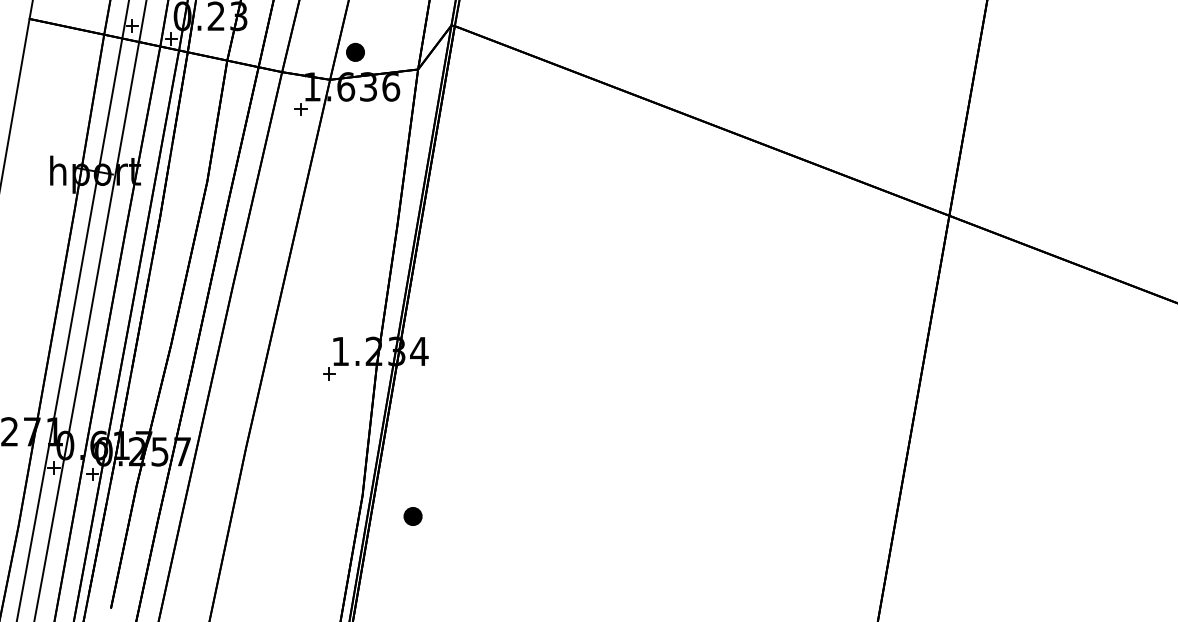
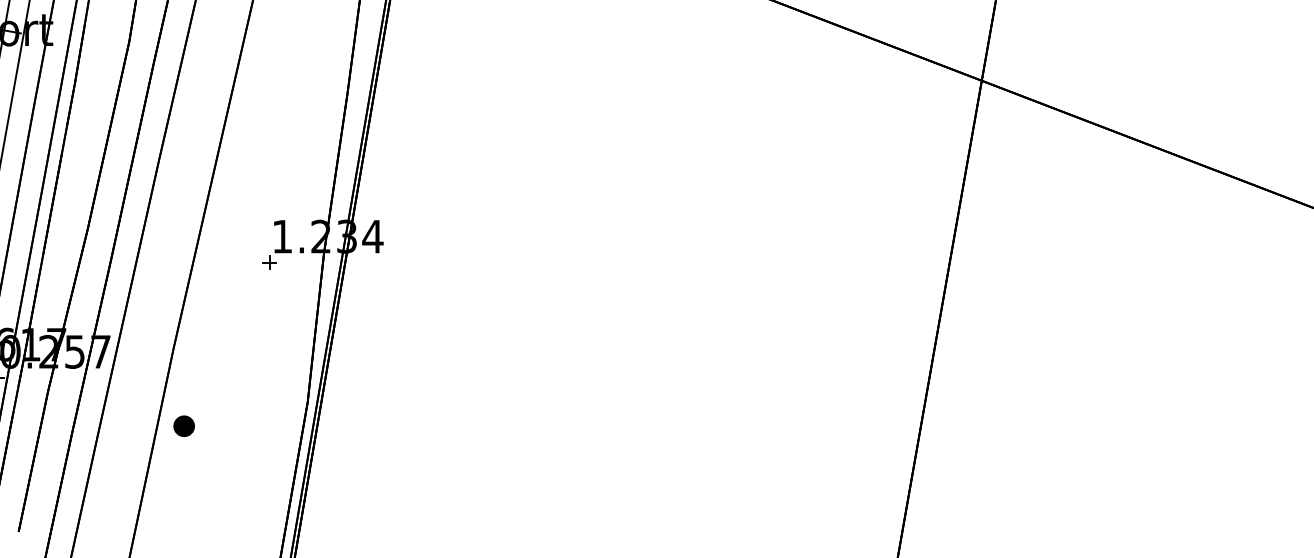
part: (412, 516) -> (183, 426), moved

